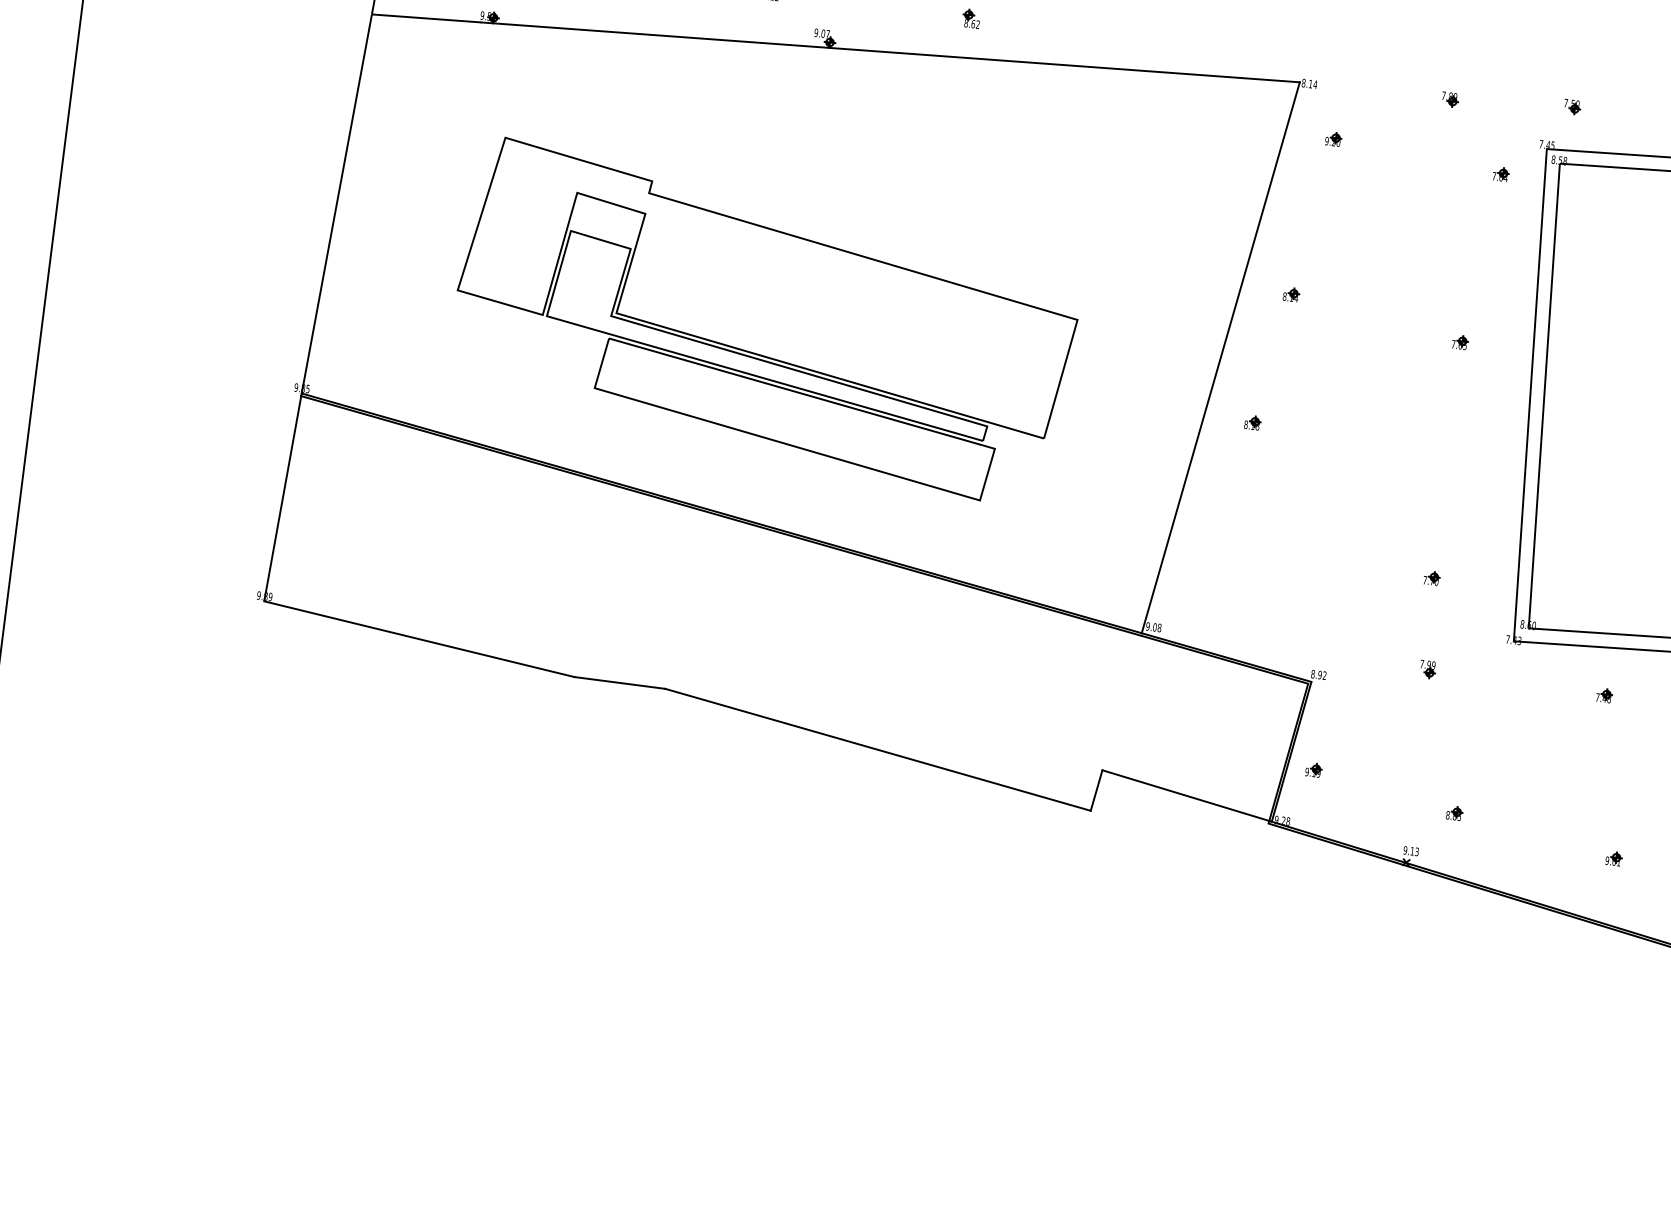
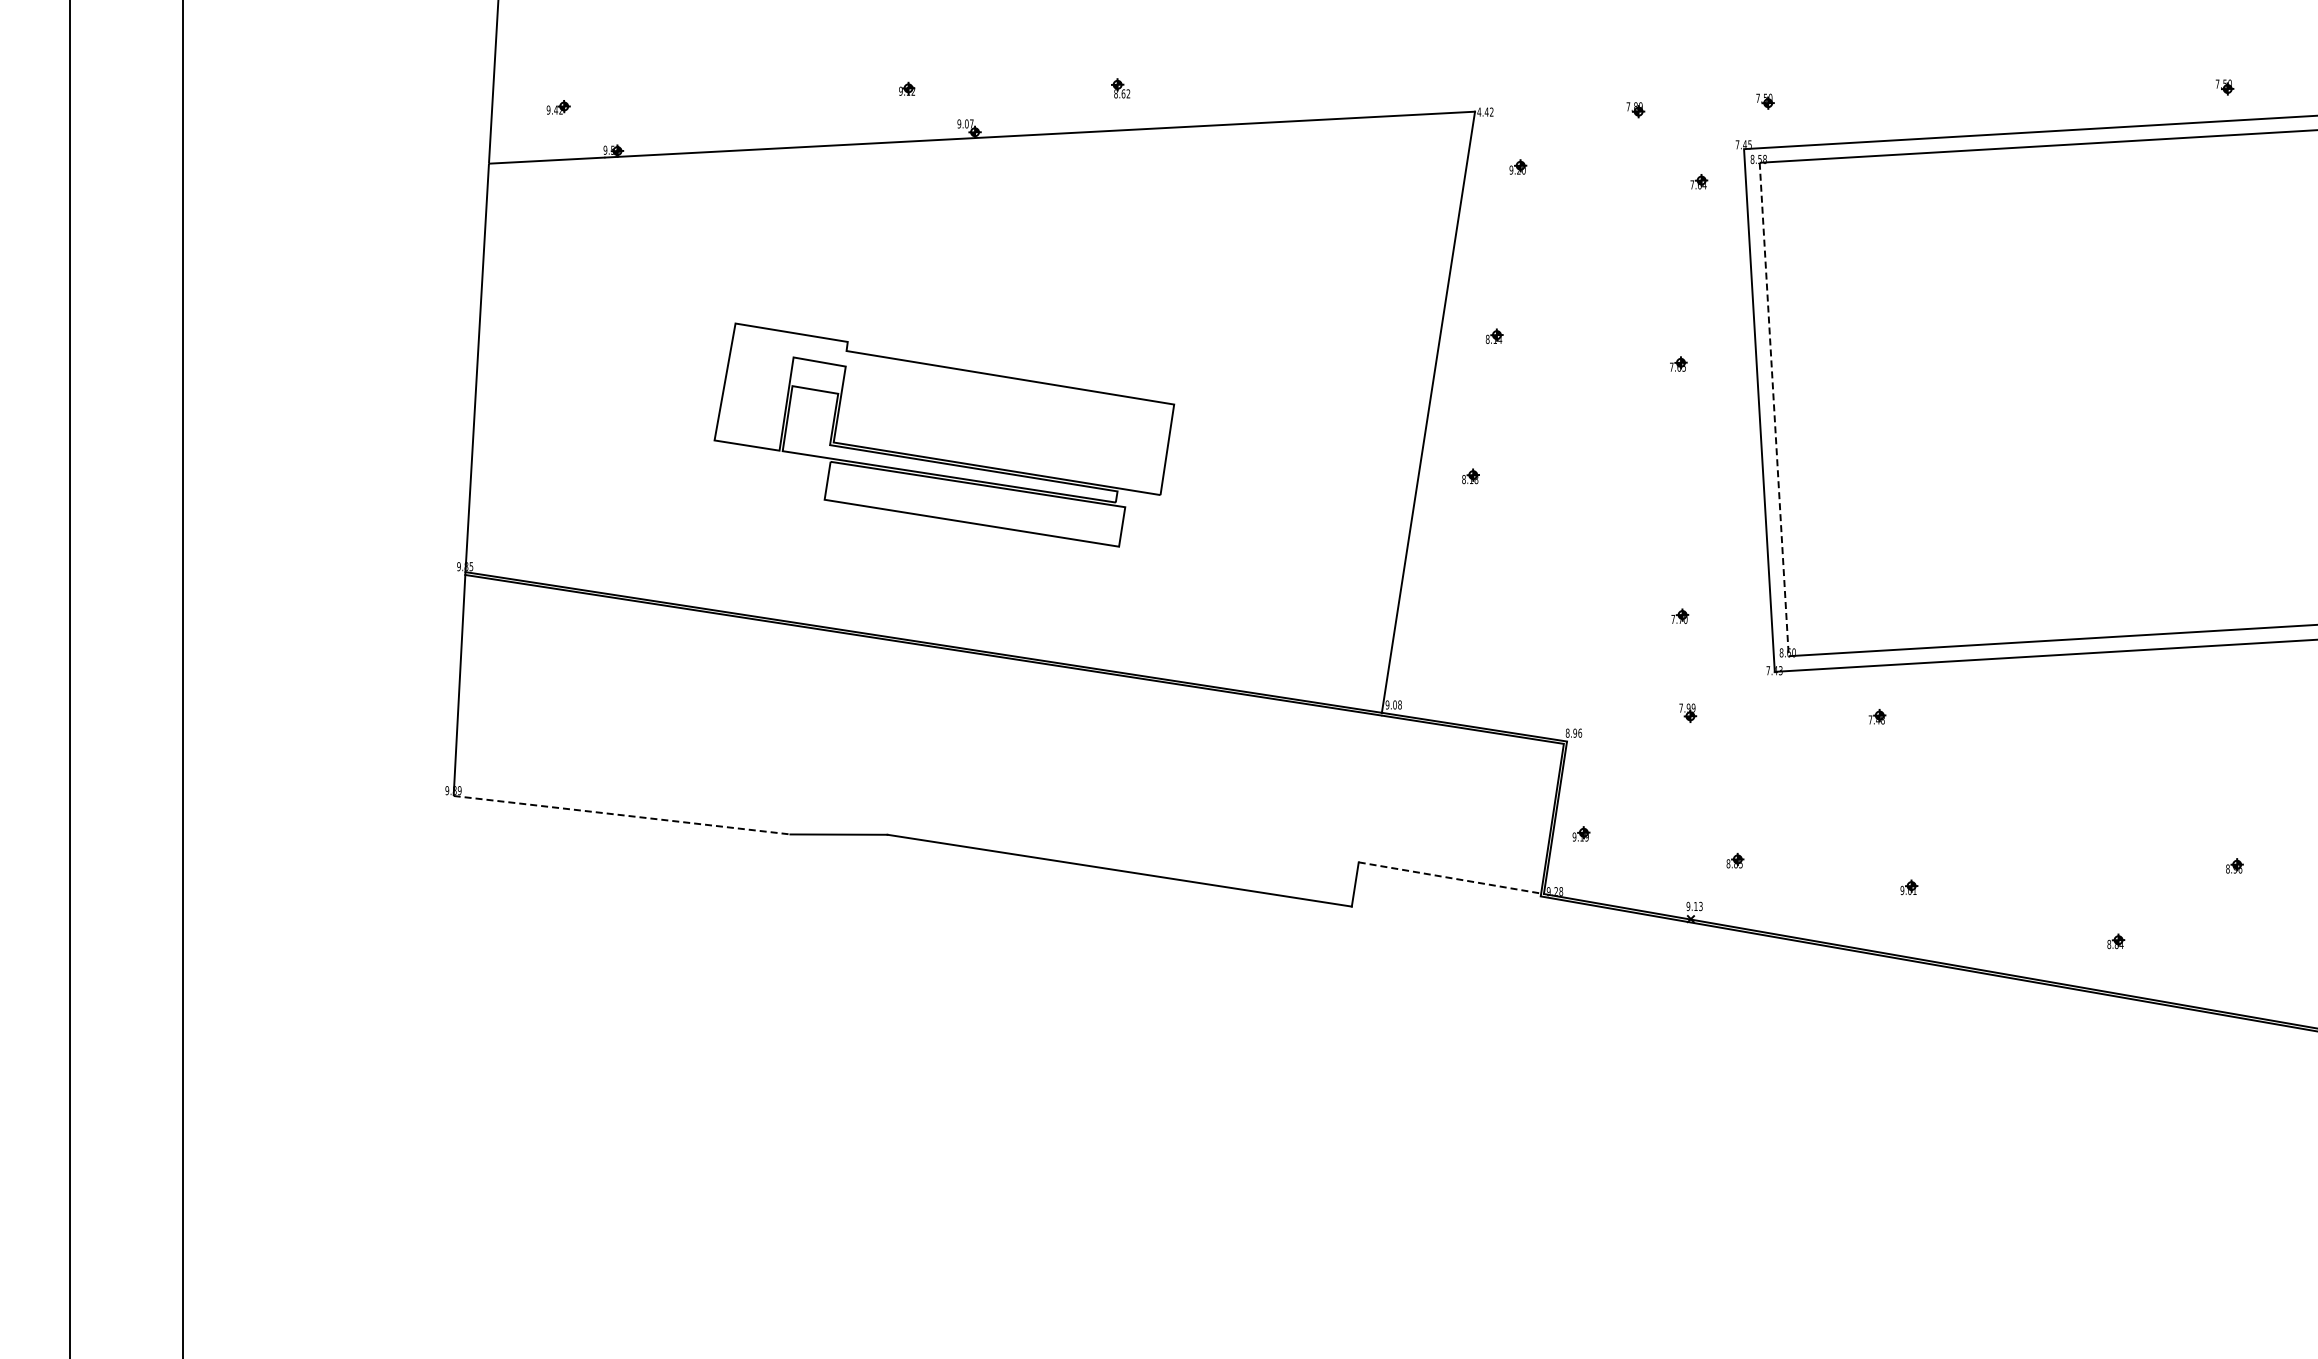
text: (1309, 83) -> (1485, 111), 8.14 -> 4.42
part: (765, 321) -> (944, 434), size x0.7
line: (1544, 396) -> (1774, 409), solid -> dashed
line: (419, 639) -> (622, 815), solid -> dashed
text: (1325, 675) -> (1580, 732), 8.92 -> 8.96
line: (1187, 796) -> (1451, 878), solid -> dashed

